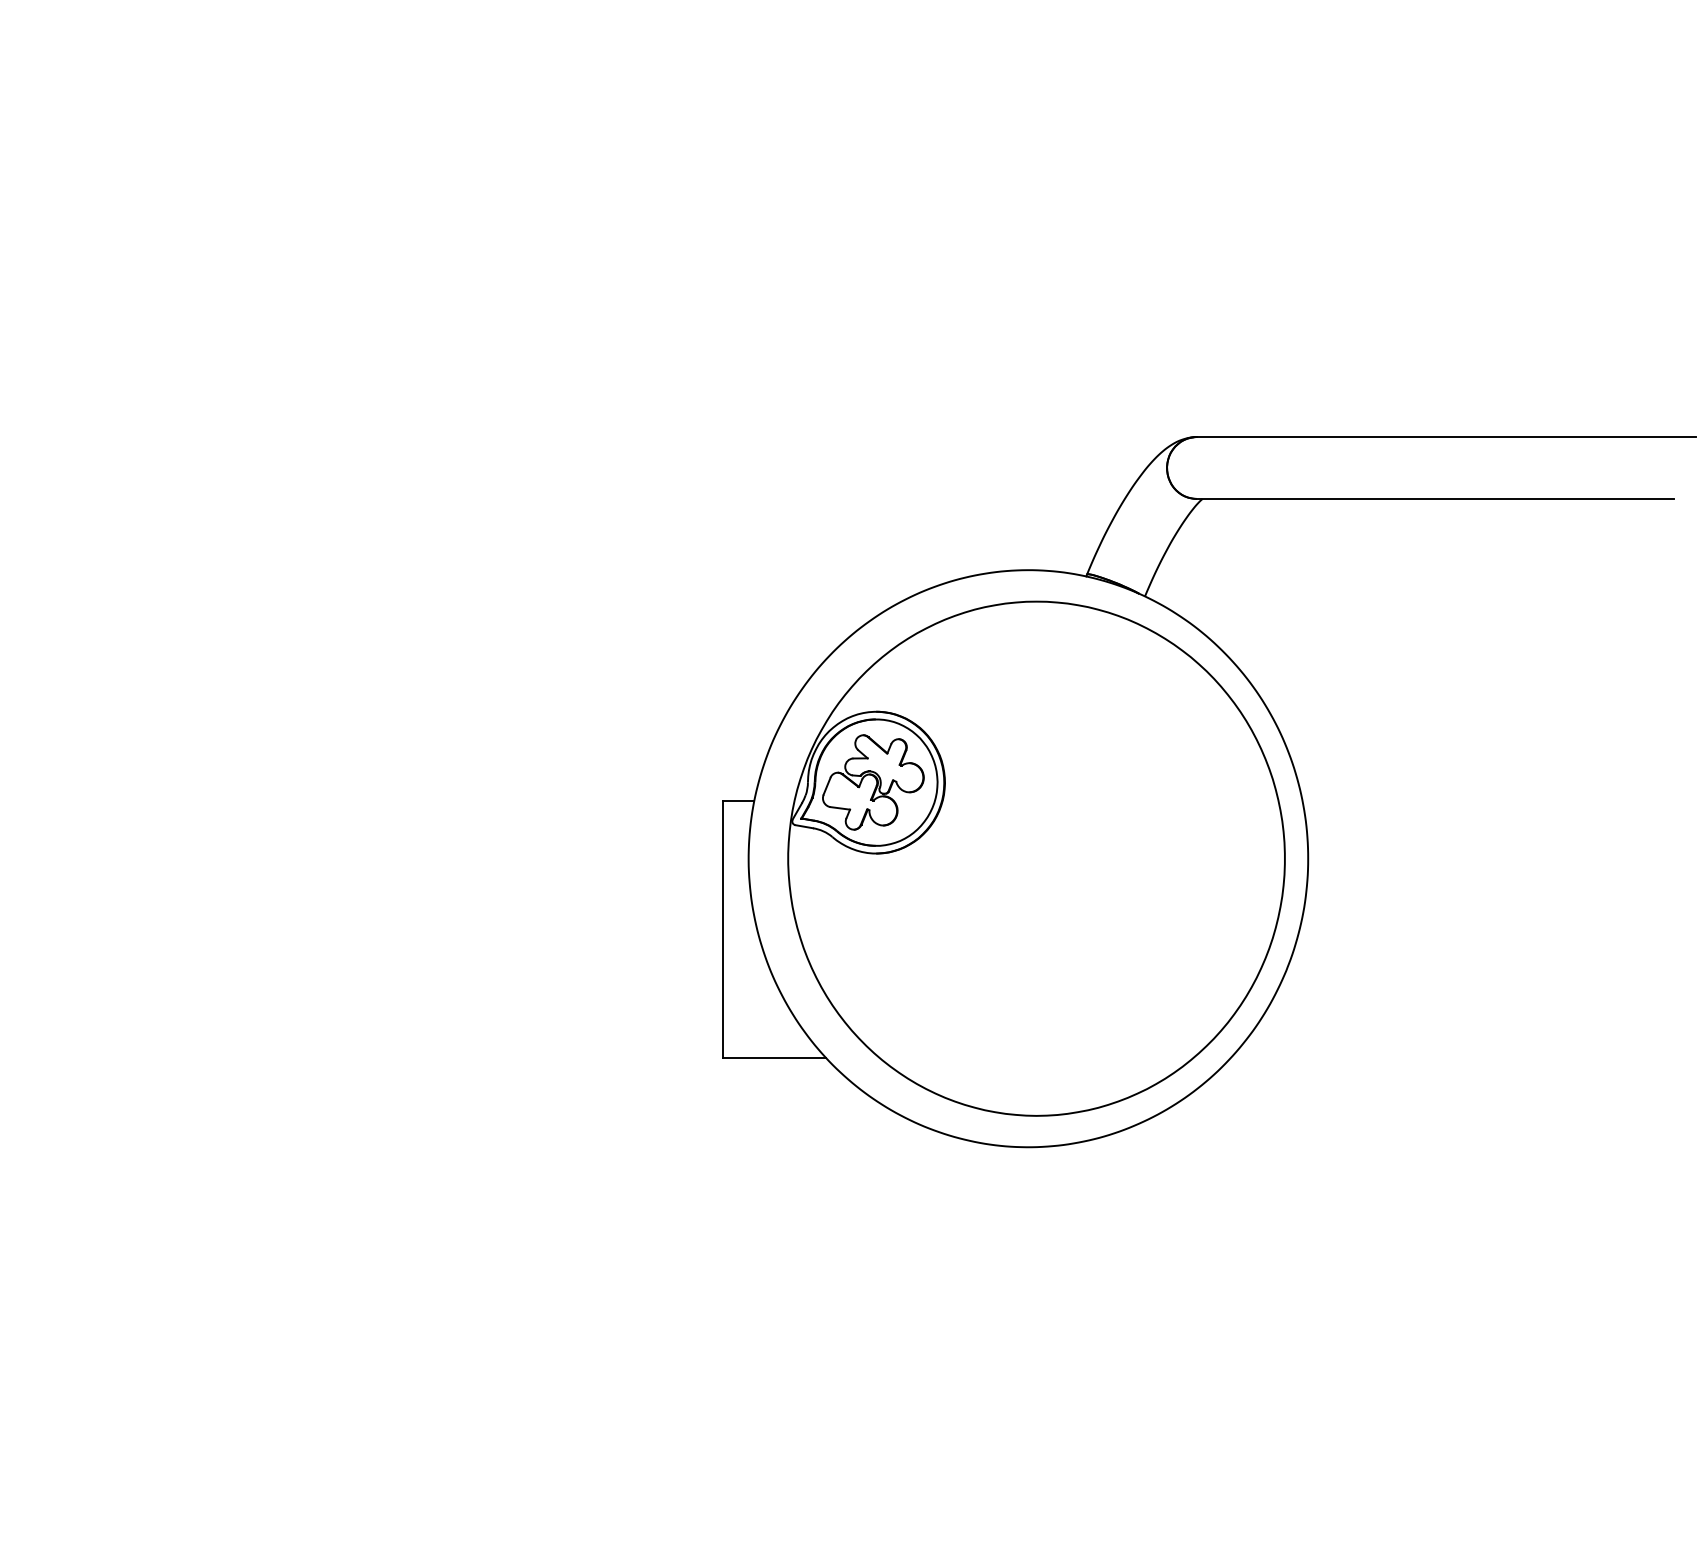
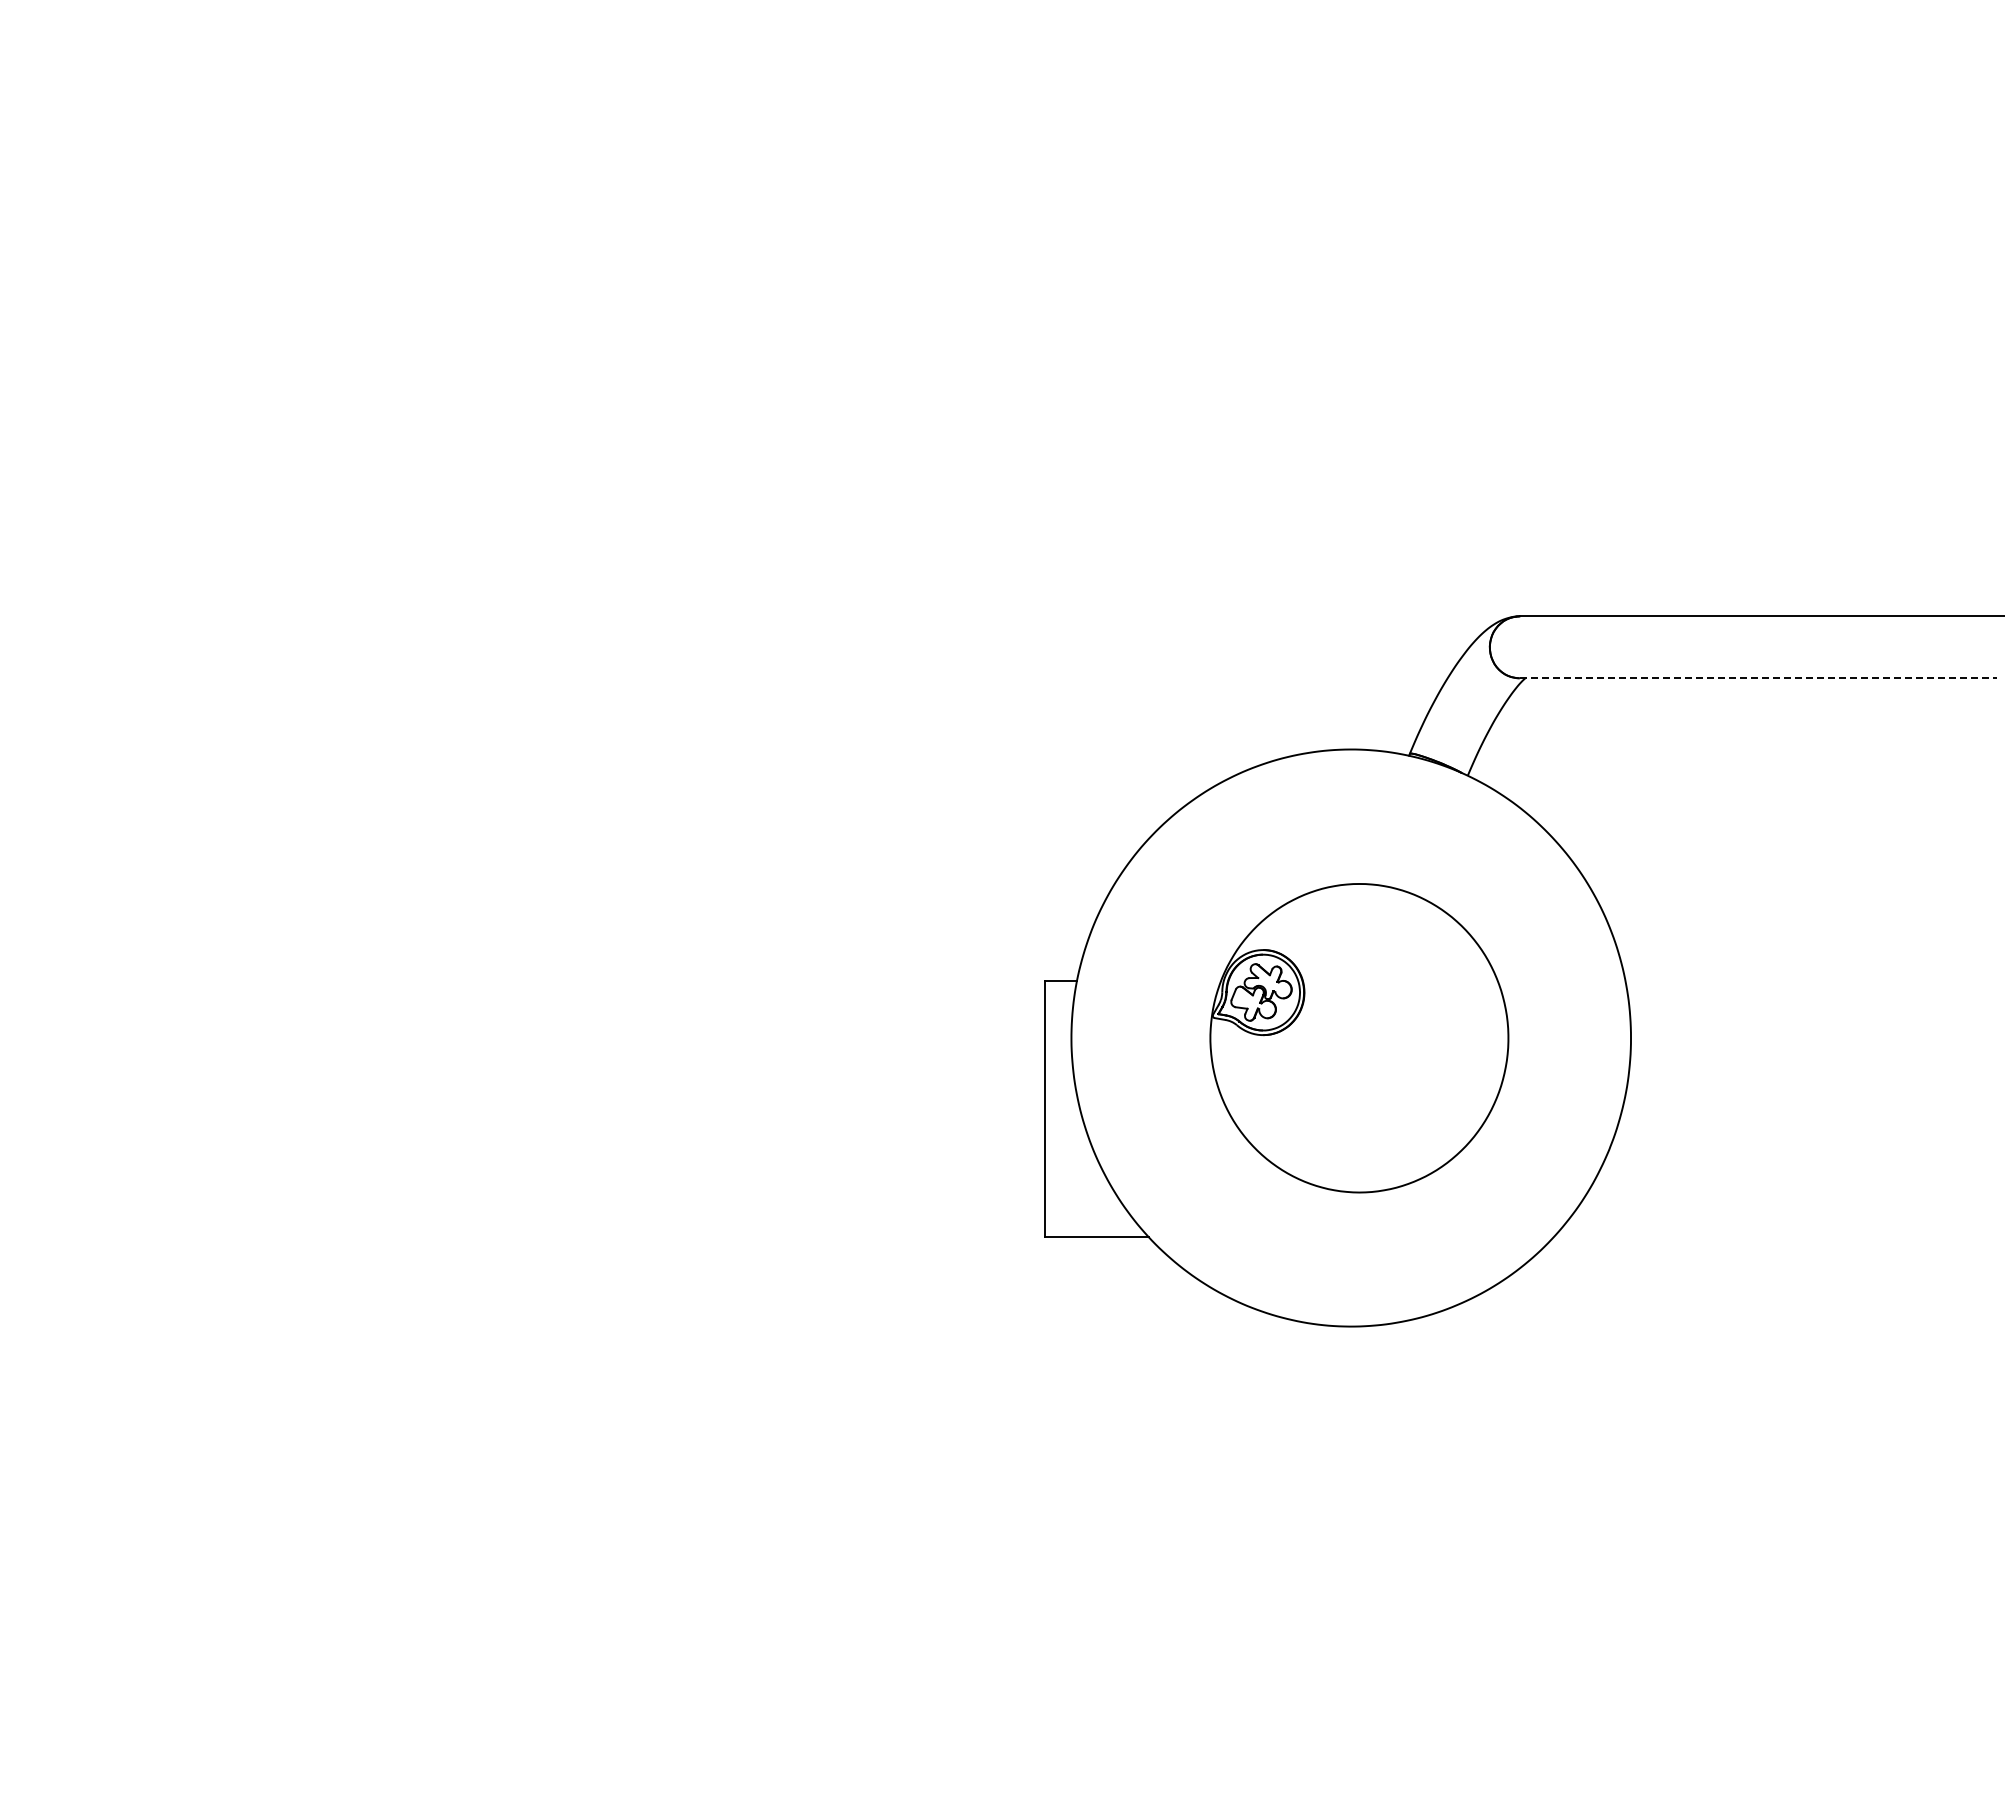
line: (1435, 499) -> (1758, 678), solid -> dashed
part: (1036, 859) -> (1359, 1038), size x0.6

